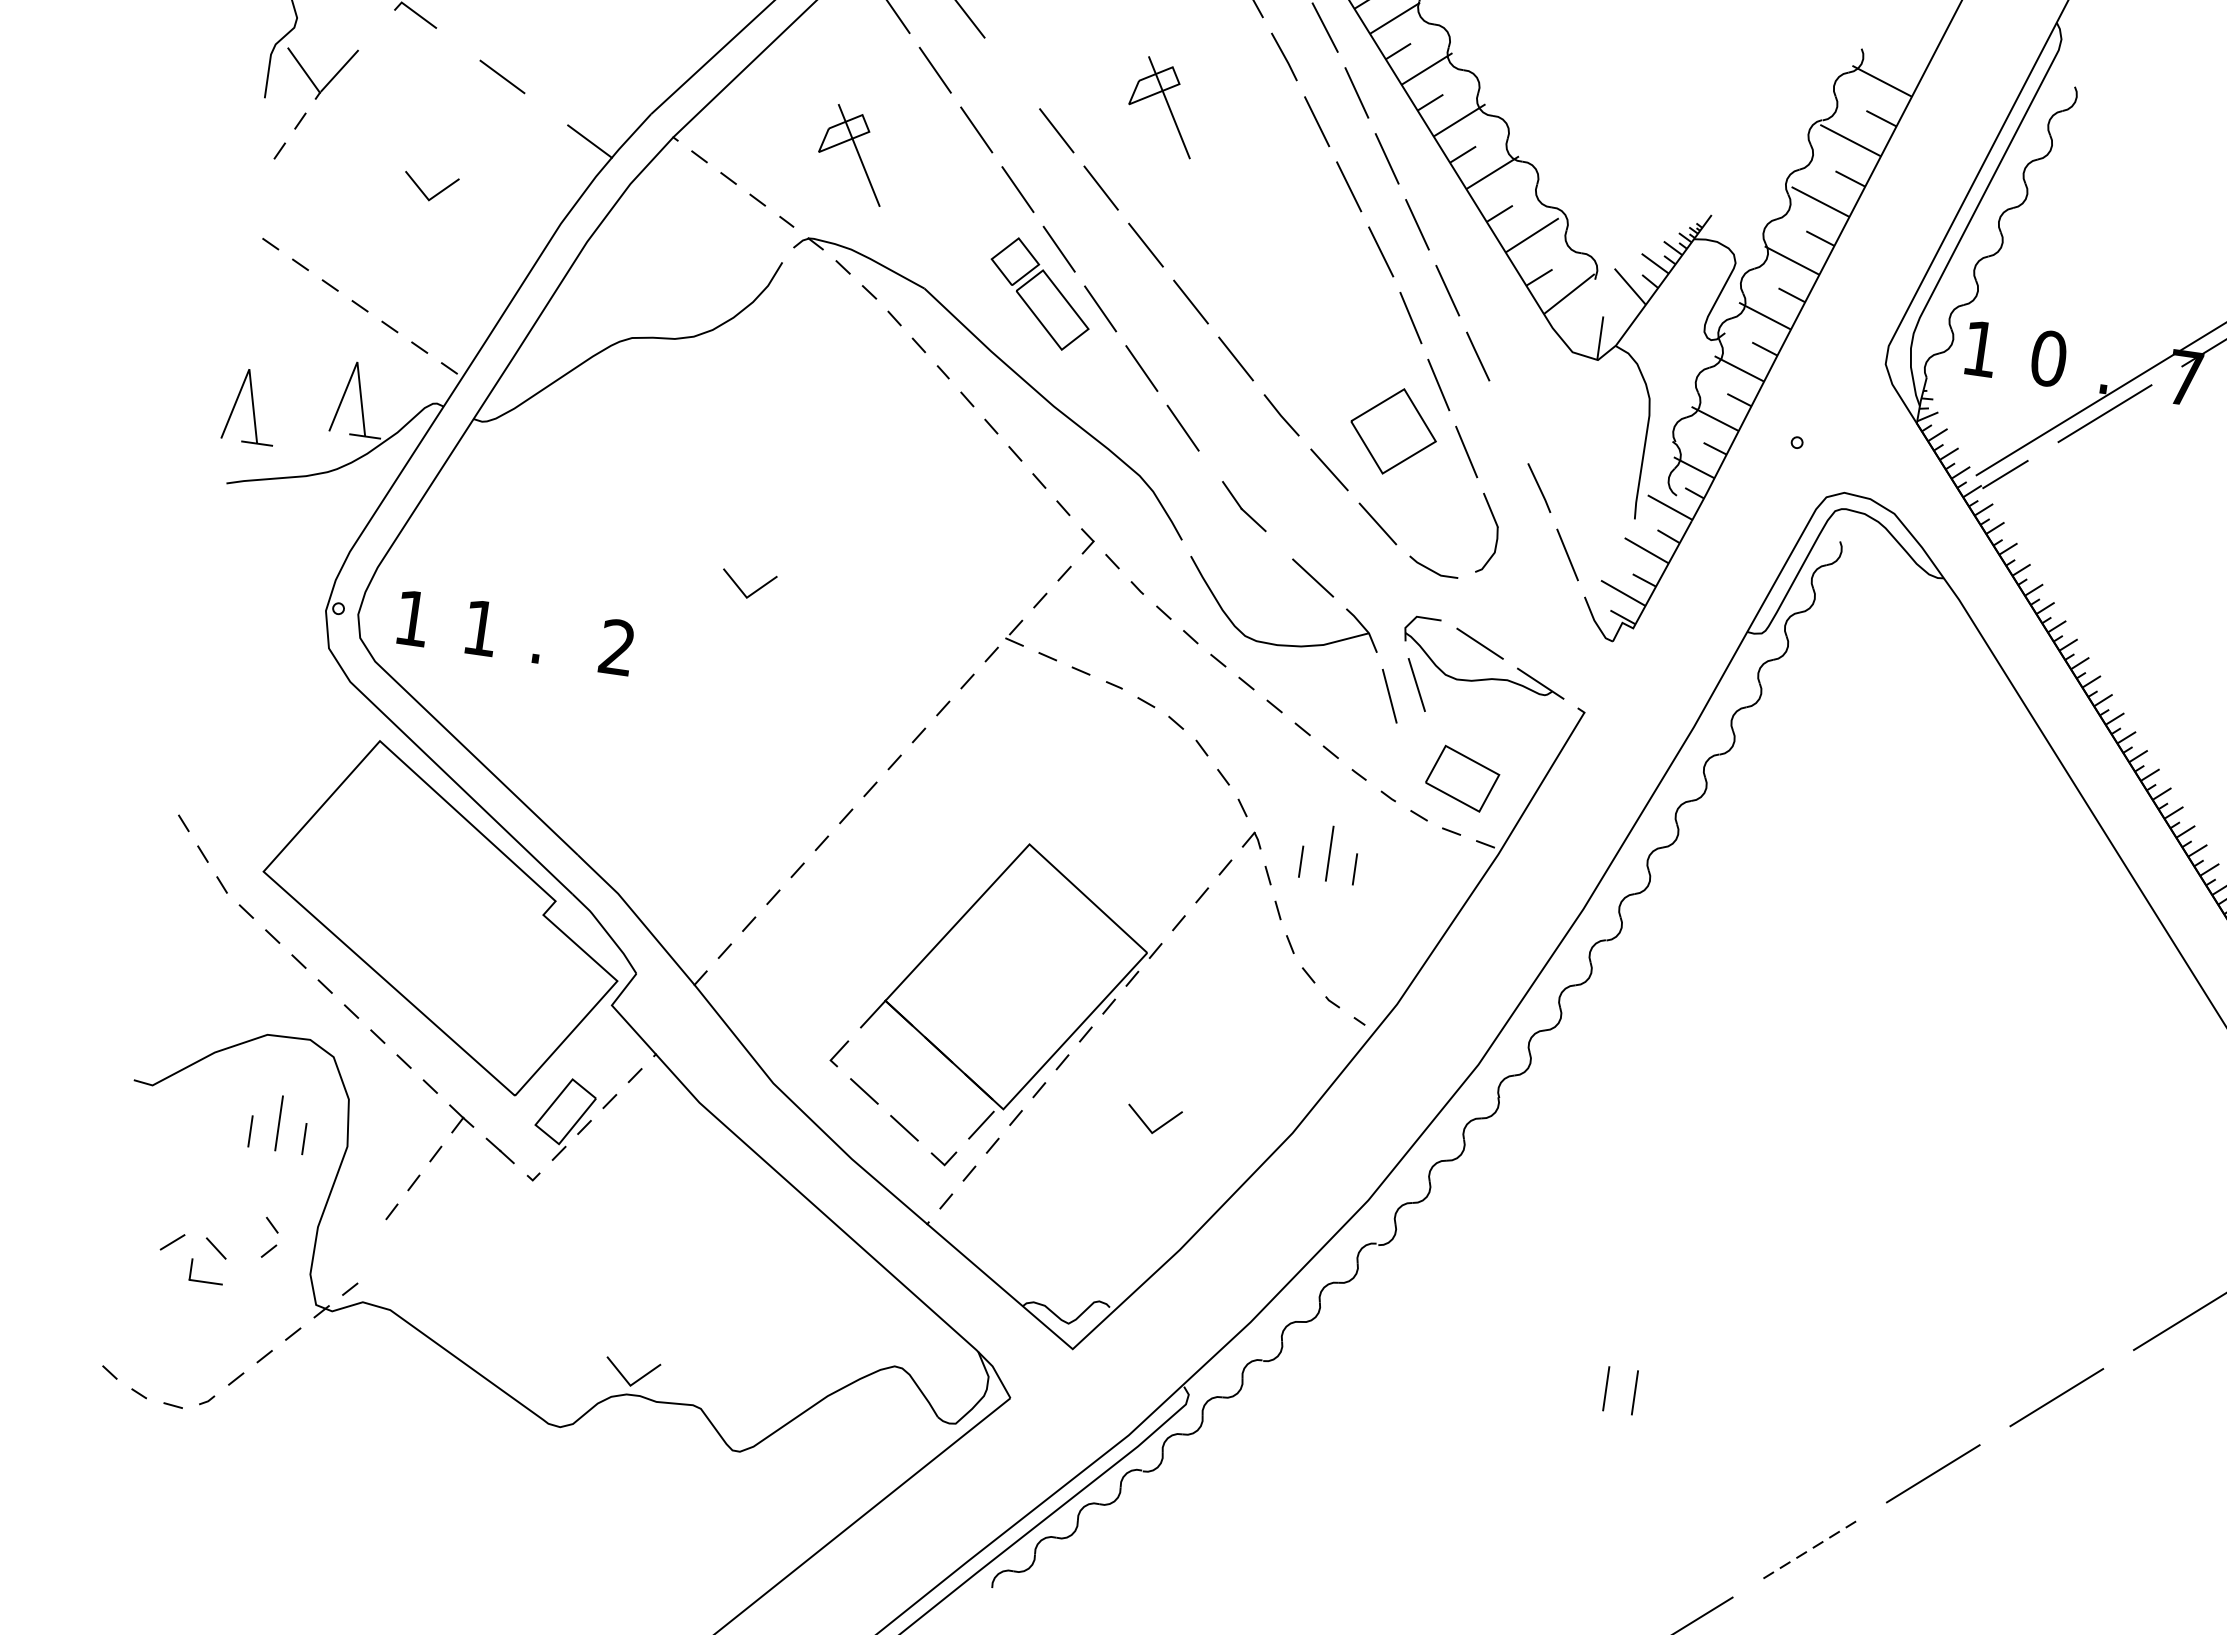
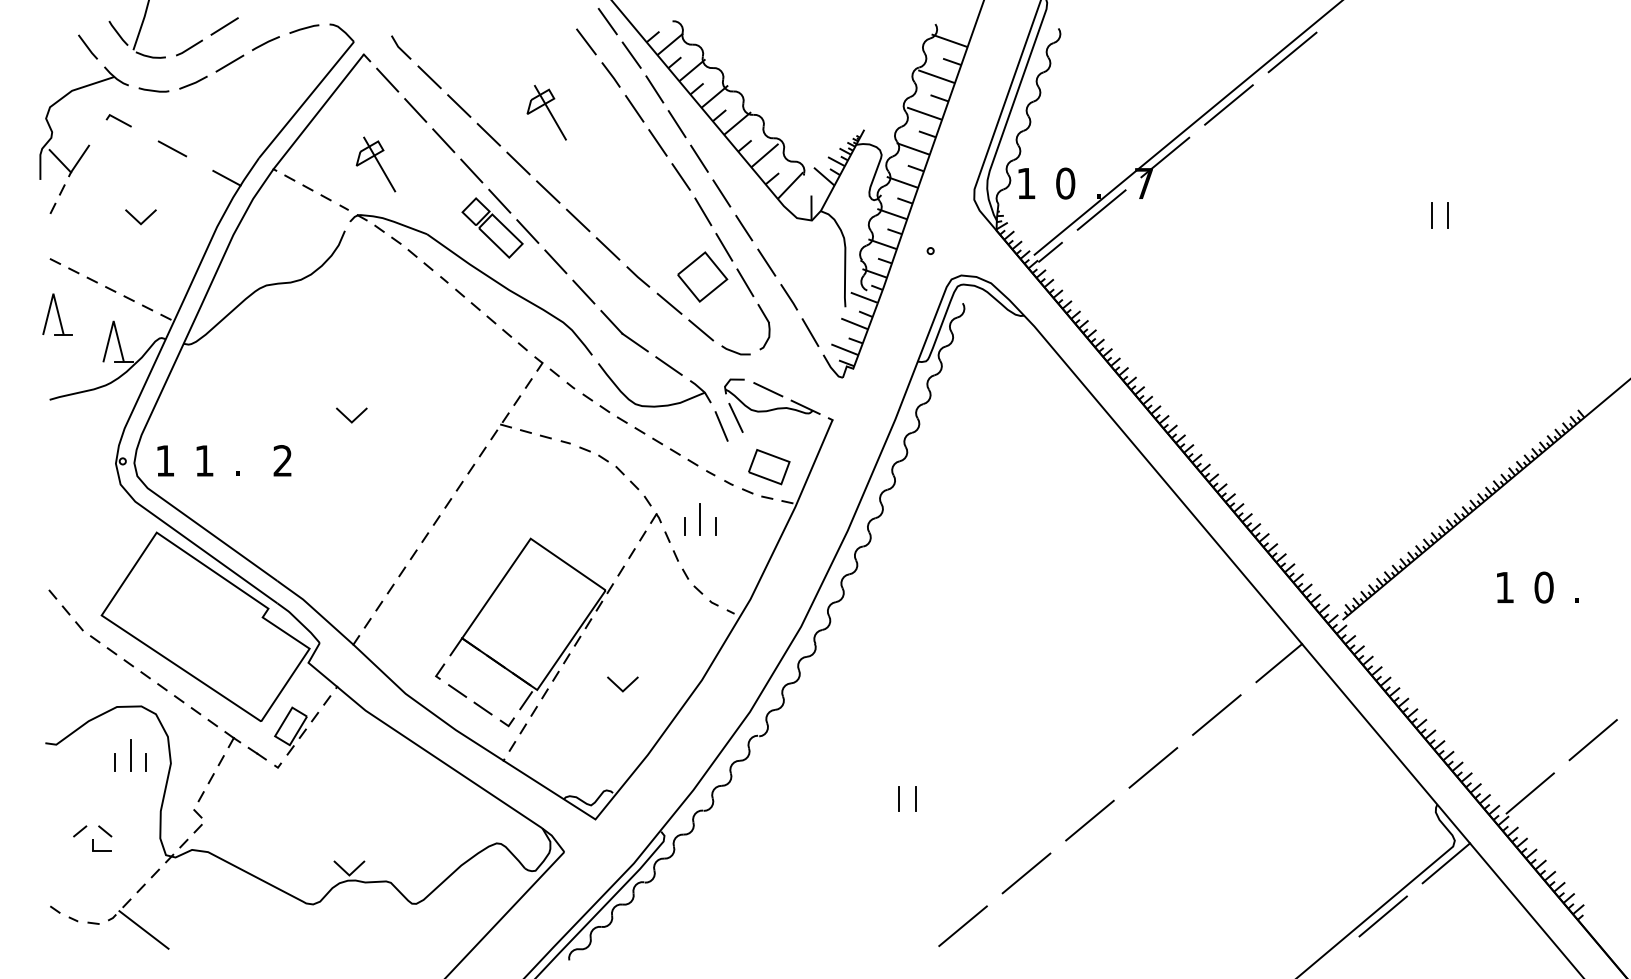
line: (1012, 72) -> (459, 105), added
part: (251, 406) -> (57, 314), moved
line: (1508, 421) -> (766, 262), added
part: (1244, 506) -> (624, 331), size x1.67
part: (269, 1238) -> (197, 821), moved
line: (258, 1428) -> (143, 929), added
line: (1809, 1550) -> (1026, 873), dashed -> solid

